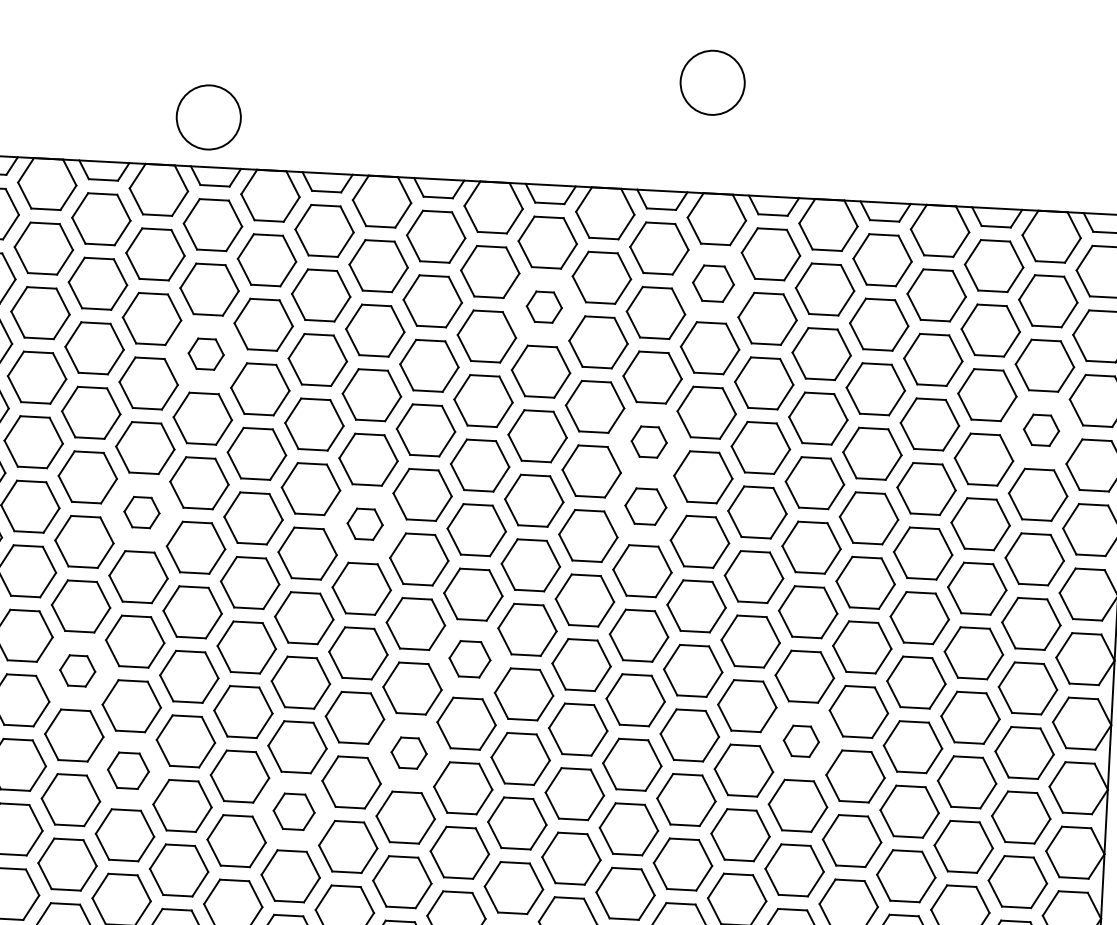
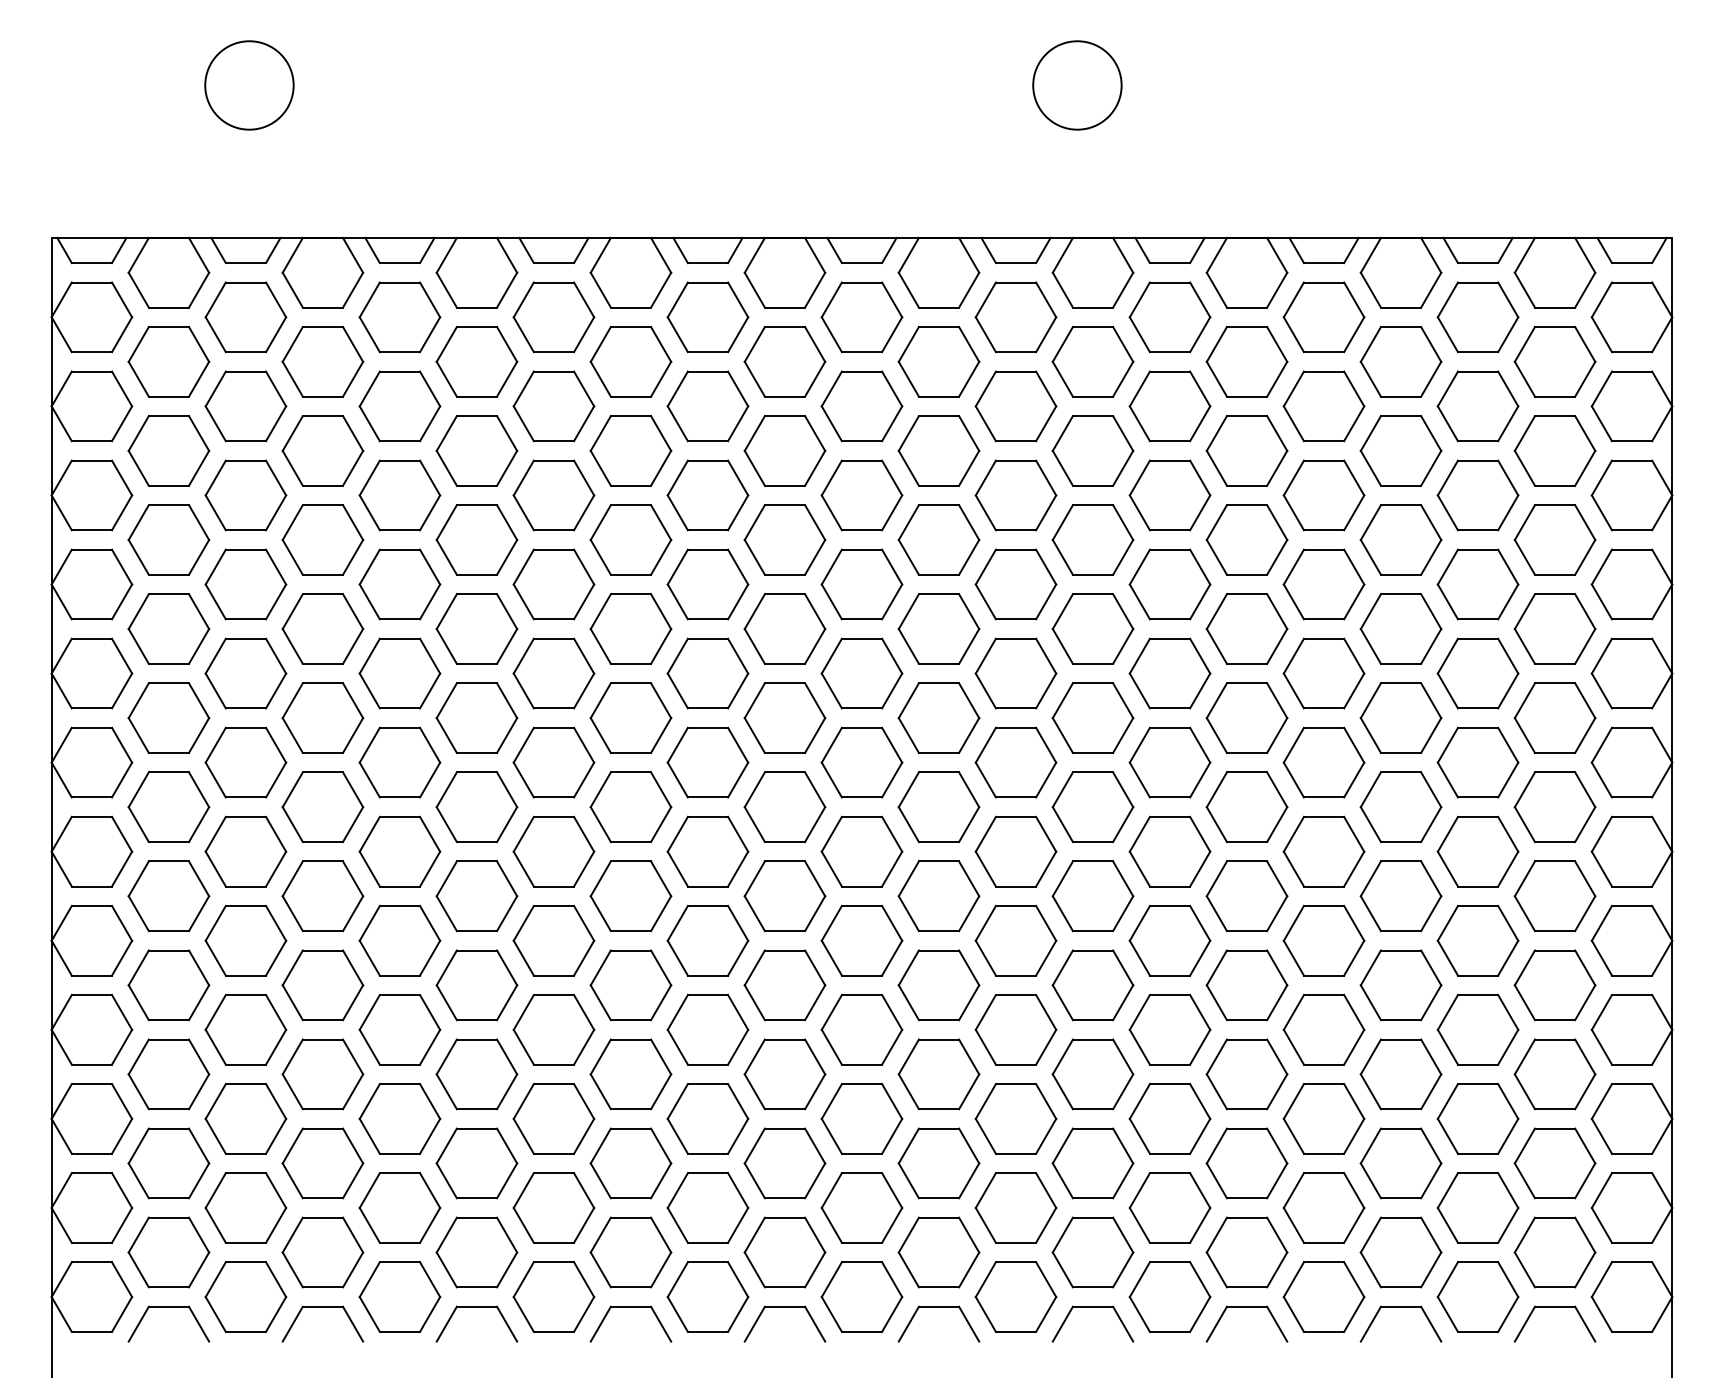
circle: (208, 117) -> (249, 85), moved
part: (713, 283) -> (1092, 361), size x1.43
part: (544, 307) -> (861, 406), size x1.67
part: (205, 354) -> (399, 495), size x1.67
part: (1041, 429) -> (1554, 539), size x1.67
part: (648, 442) -> (1015, 584), size x1.67
part: (645, 506) -> (1015, 673), size x1.43
part: (141, 512) -> (322, 717), size x1.67
part: (364, 523) -> (630, 717), size x1.67
part: (469, 659) -> (784, 896), size x1.43
part: (77, 670) -> (245, 940), size x1.67
part: (801, 741) -> (1246, 985), size x1.67
part: (408, 752) -> (707, 1029), size x1.67
part: (128, 770) -> (322, 1074), size x1.43
part: (293, 811) -> (553, 1118), size x1.43

